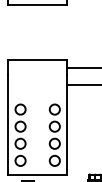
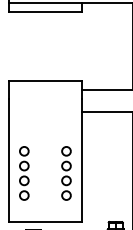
part: (20, 135) -> (24, 173), size x0.7
part: (54, 135) -> (66, 173), size x0.7

